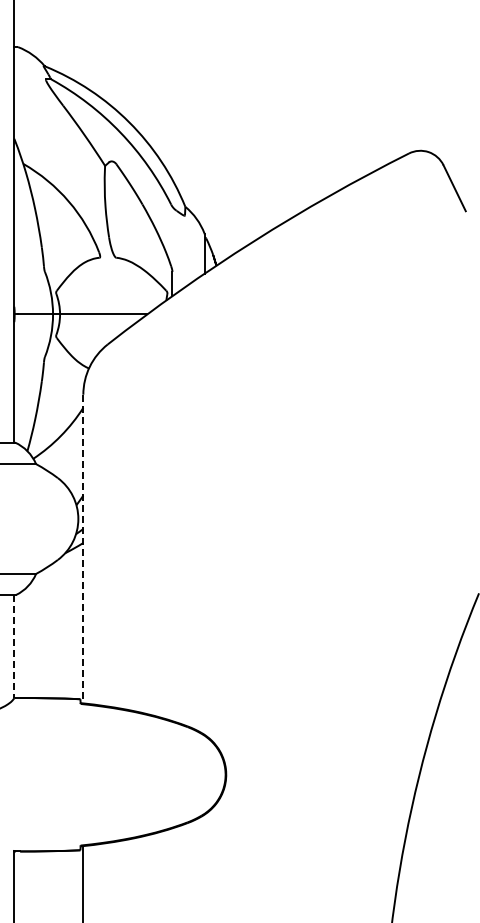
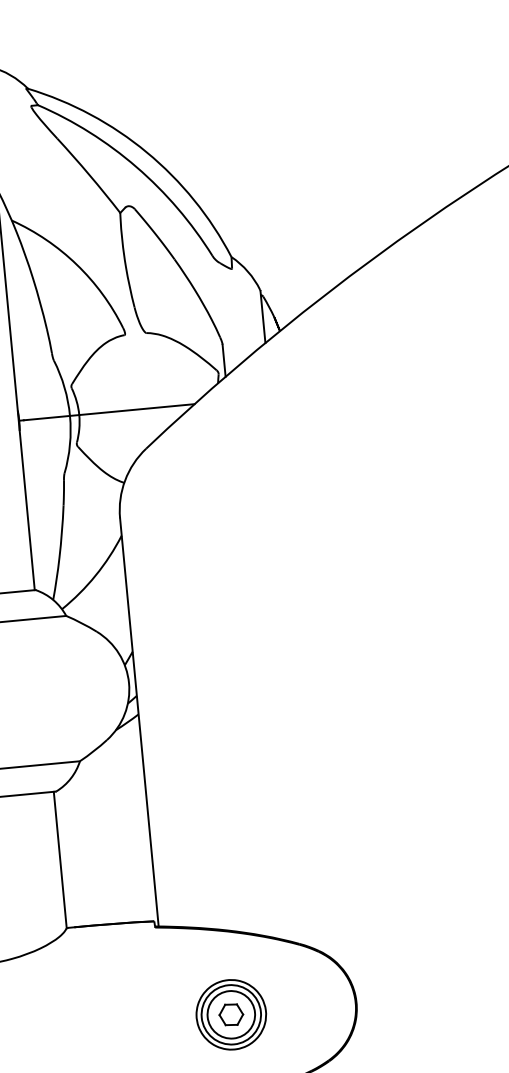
line: (83, 549) -> (139, 722), dashed -> solid
line: (14, 646) -> (60, 859), dashed -> solid
part: (131, 774) -> (231, 1014), added

